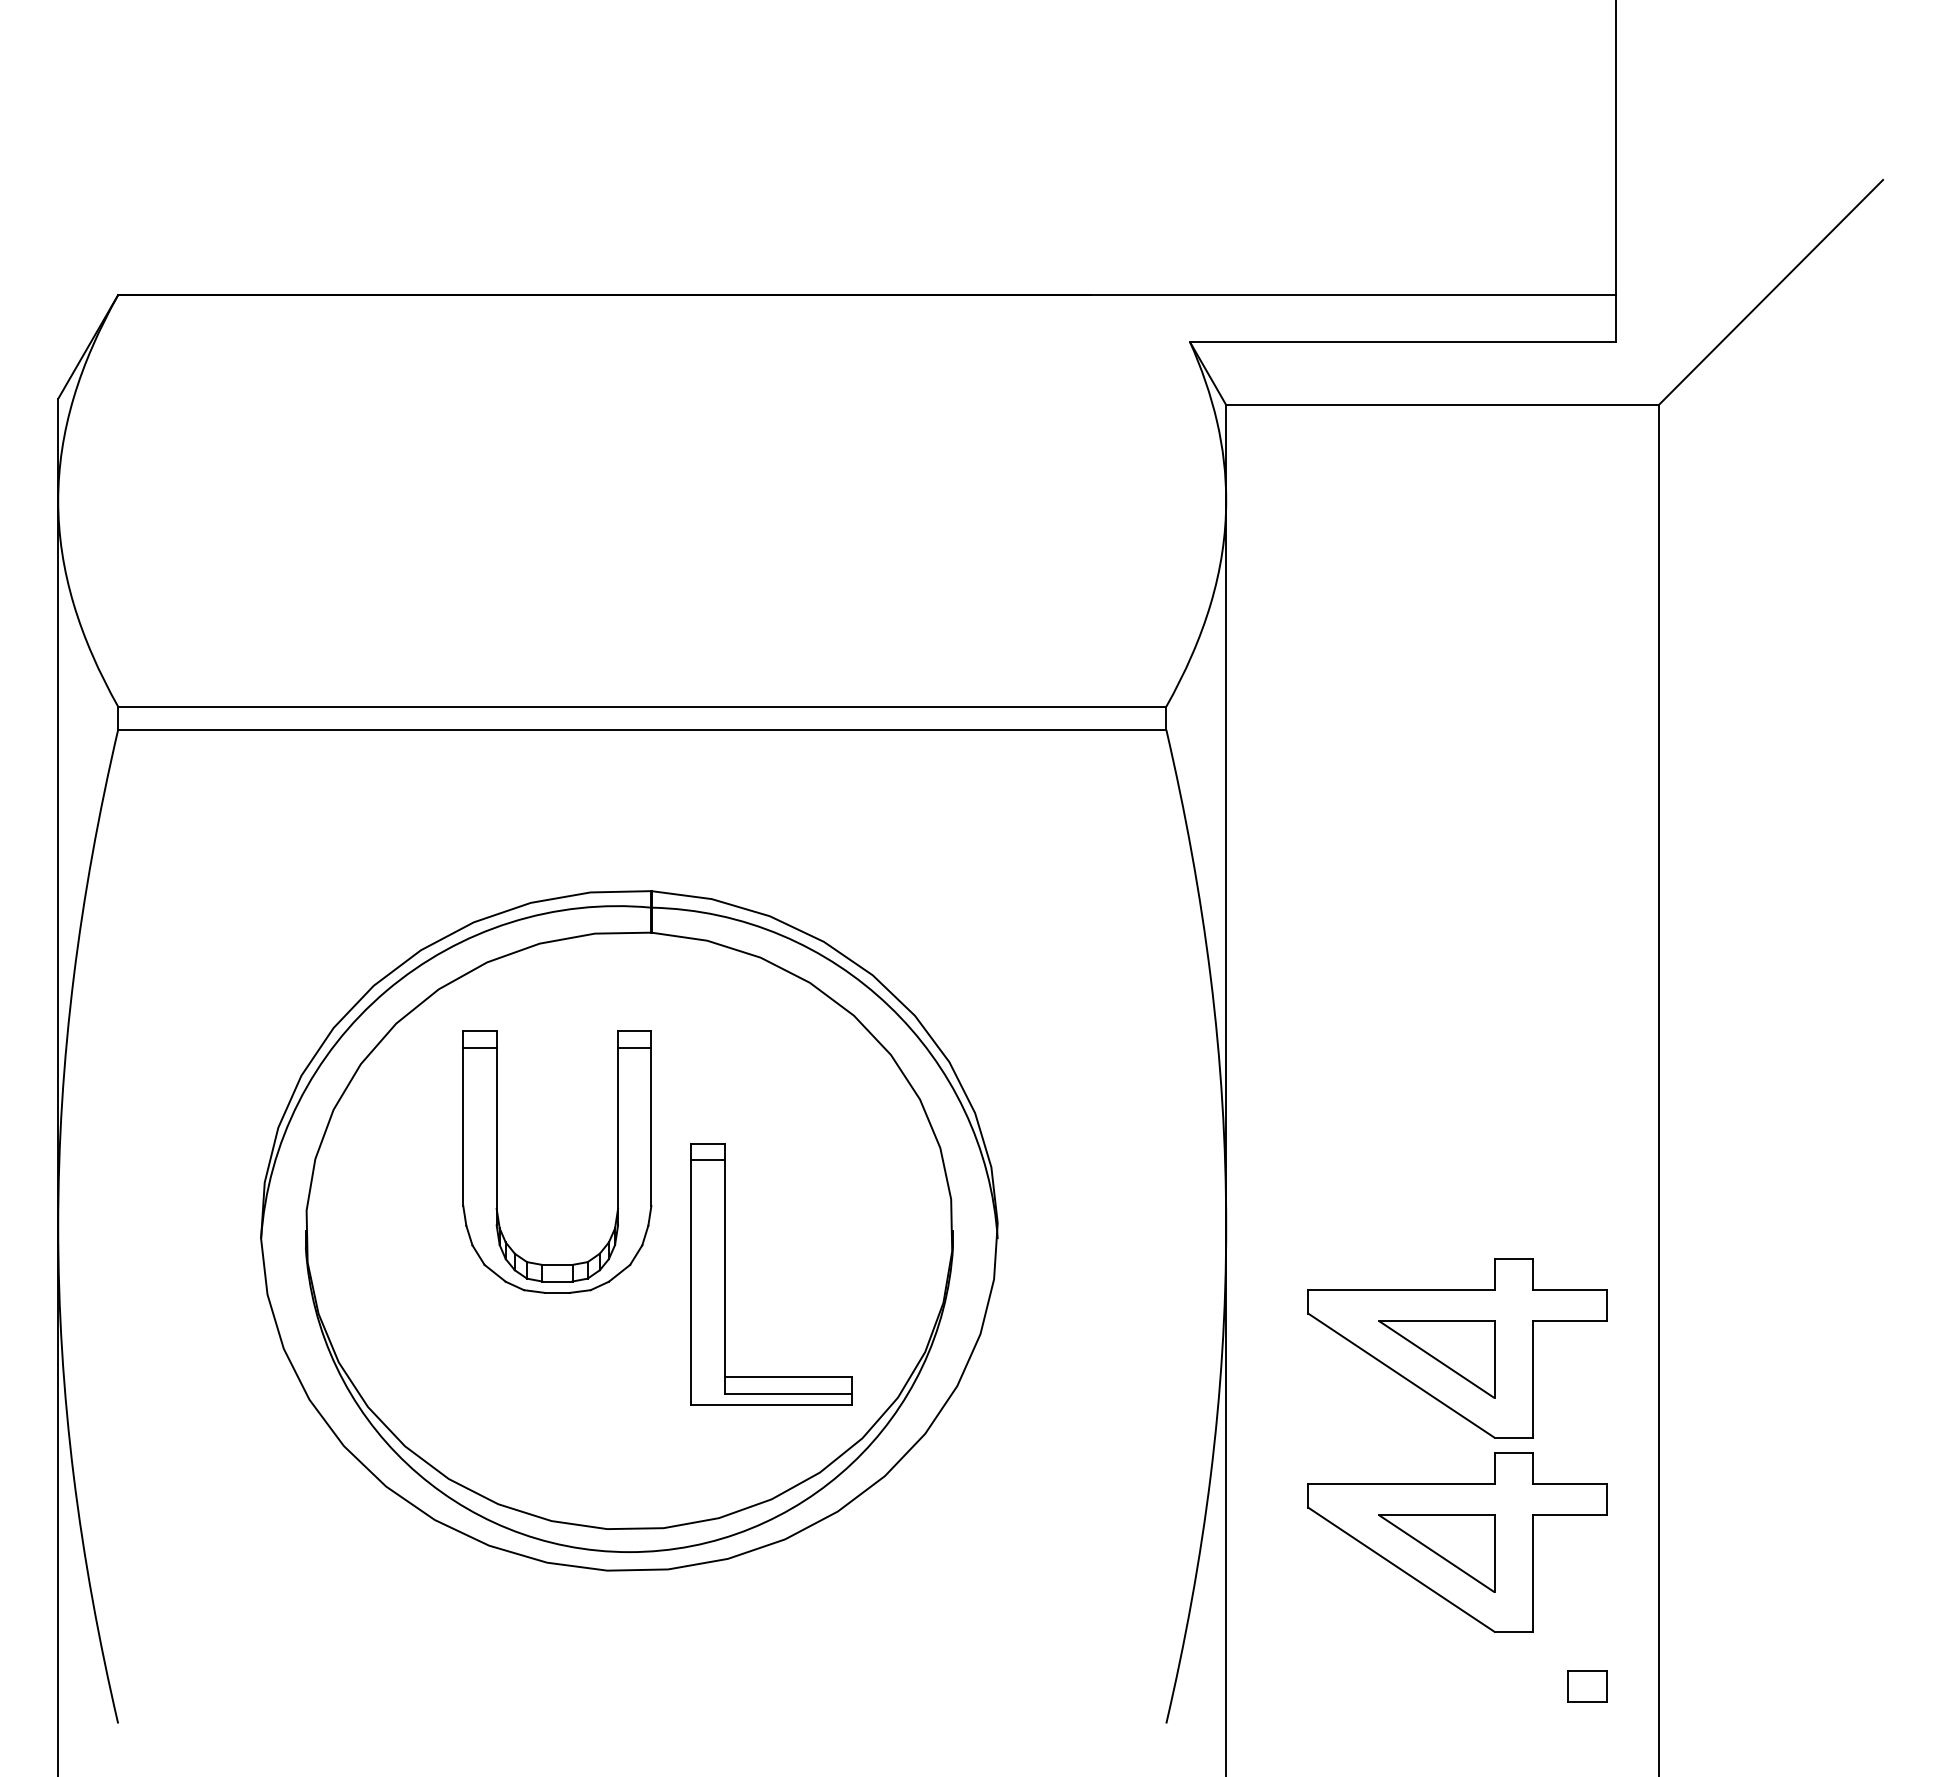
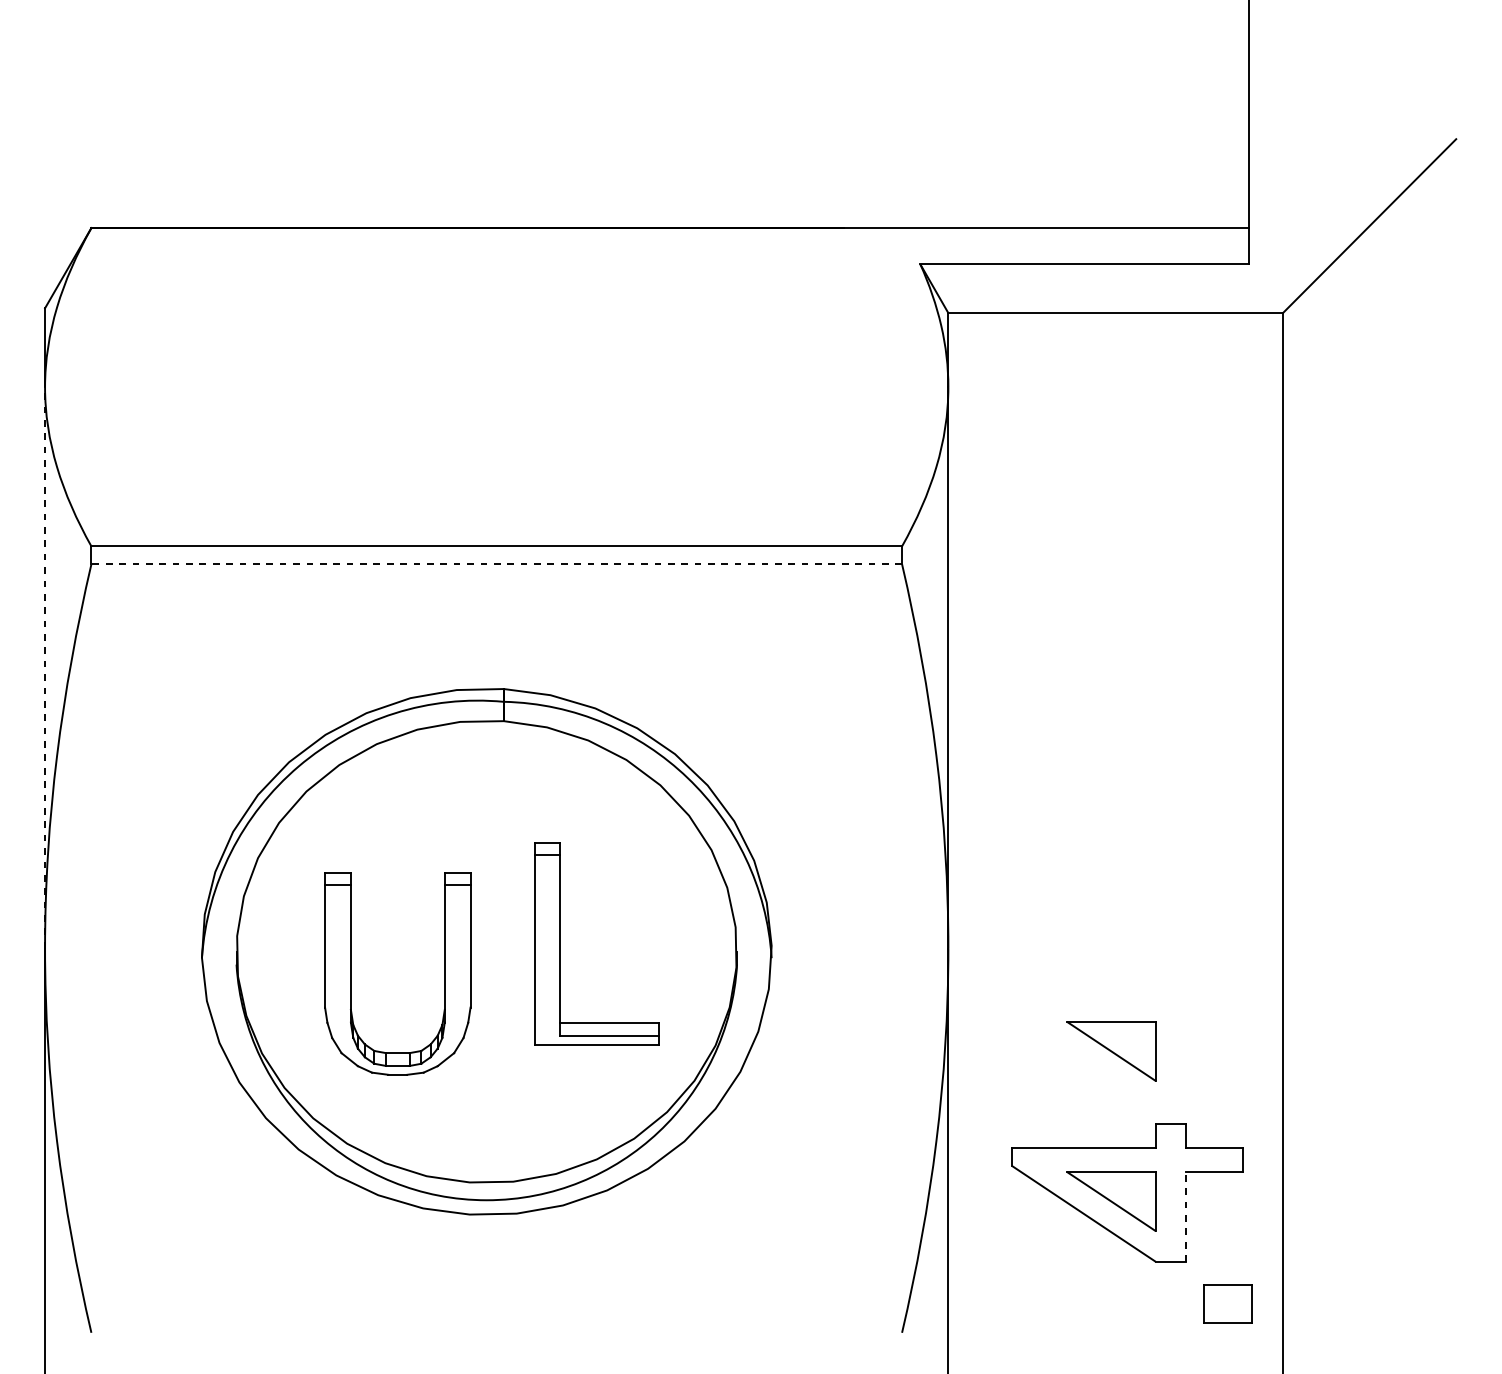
line: (641, 729) -> (496, 564), solid -> dashed
line: (58, 863) -> (45, 667), solid -> dashed
part: (497, 1161) -> (351, 973), moved
part: (725, 1274) -> (561, 943), moved
part: (1457, 1348) -> (1127, 1042), removed
line: (1533, 1573) -> (1186, 1216), solid -> dashed
part: (1587, 1686) -> (1227, 1304), size x1.6

